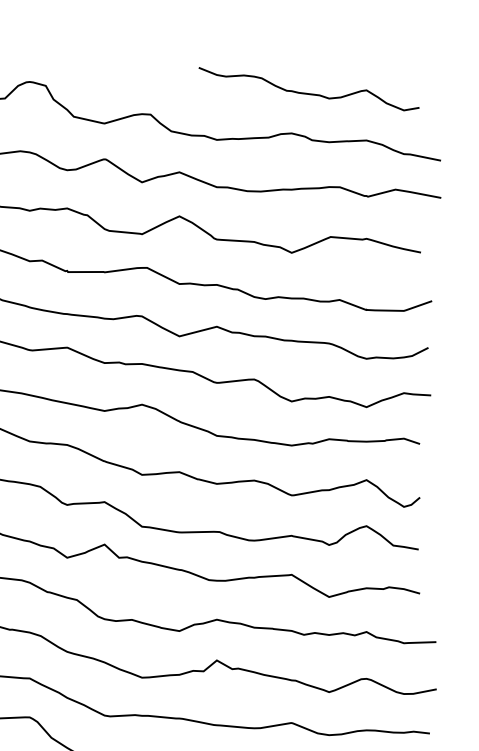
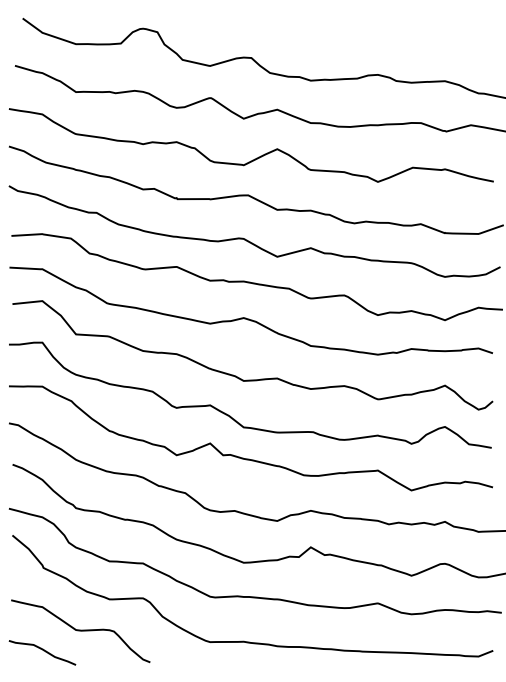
curve: (309, 92) -> (393, 38), removed

